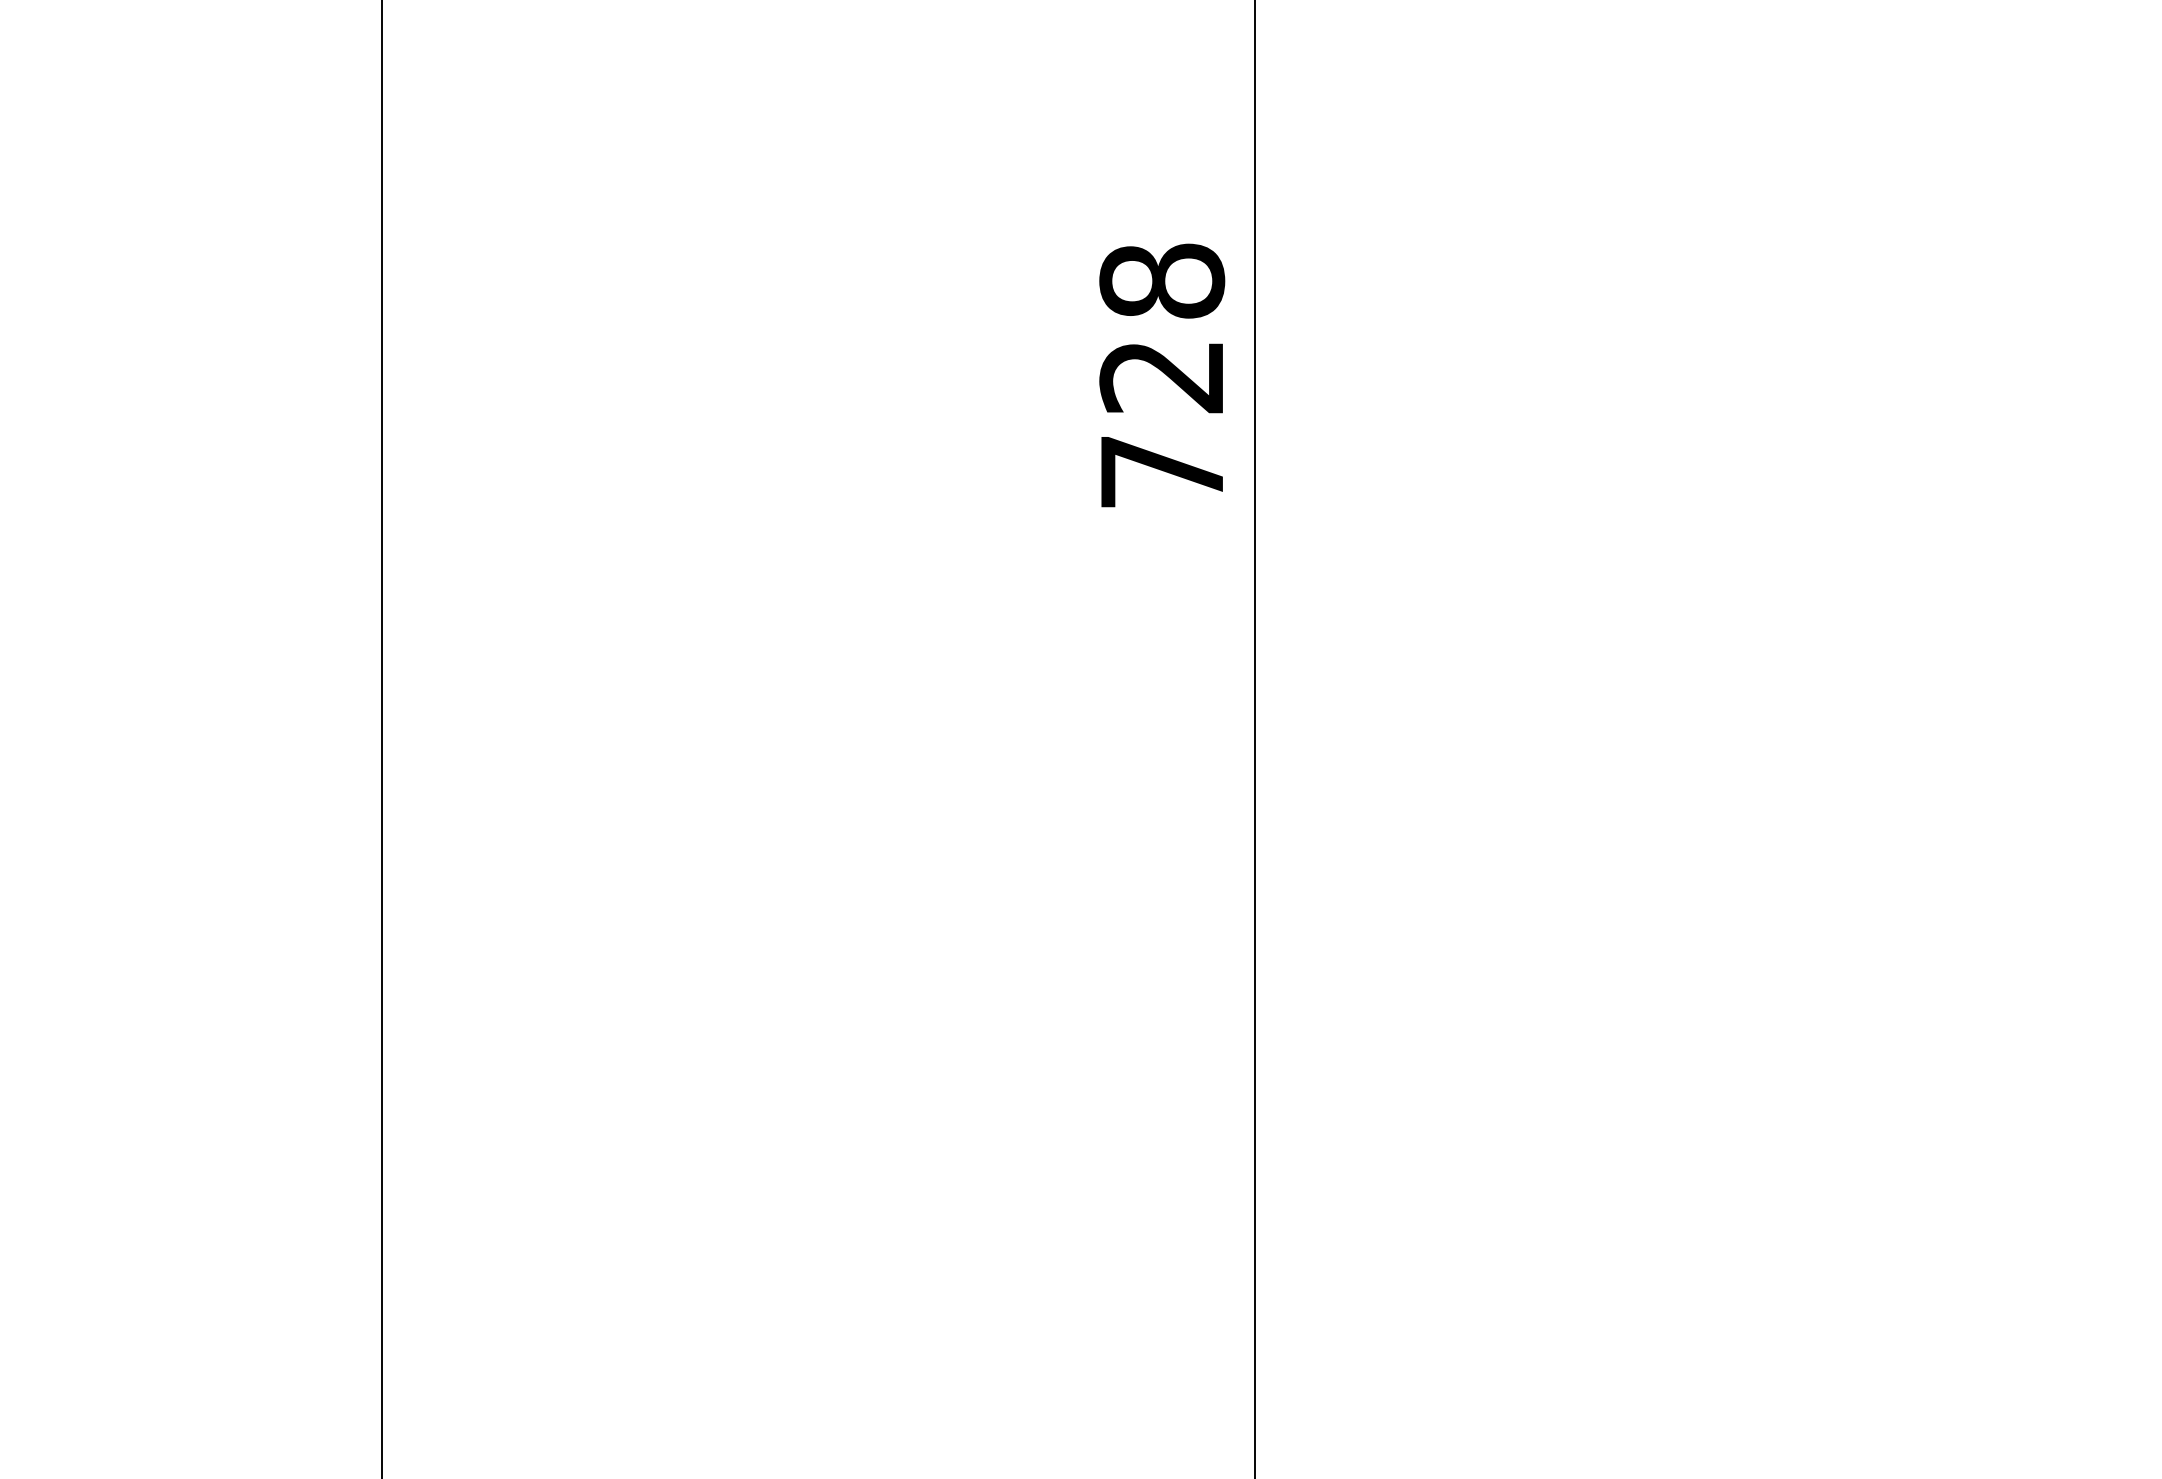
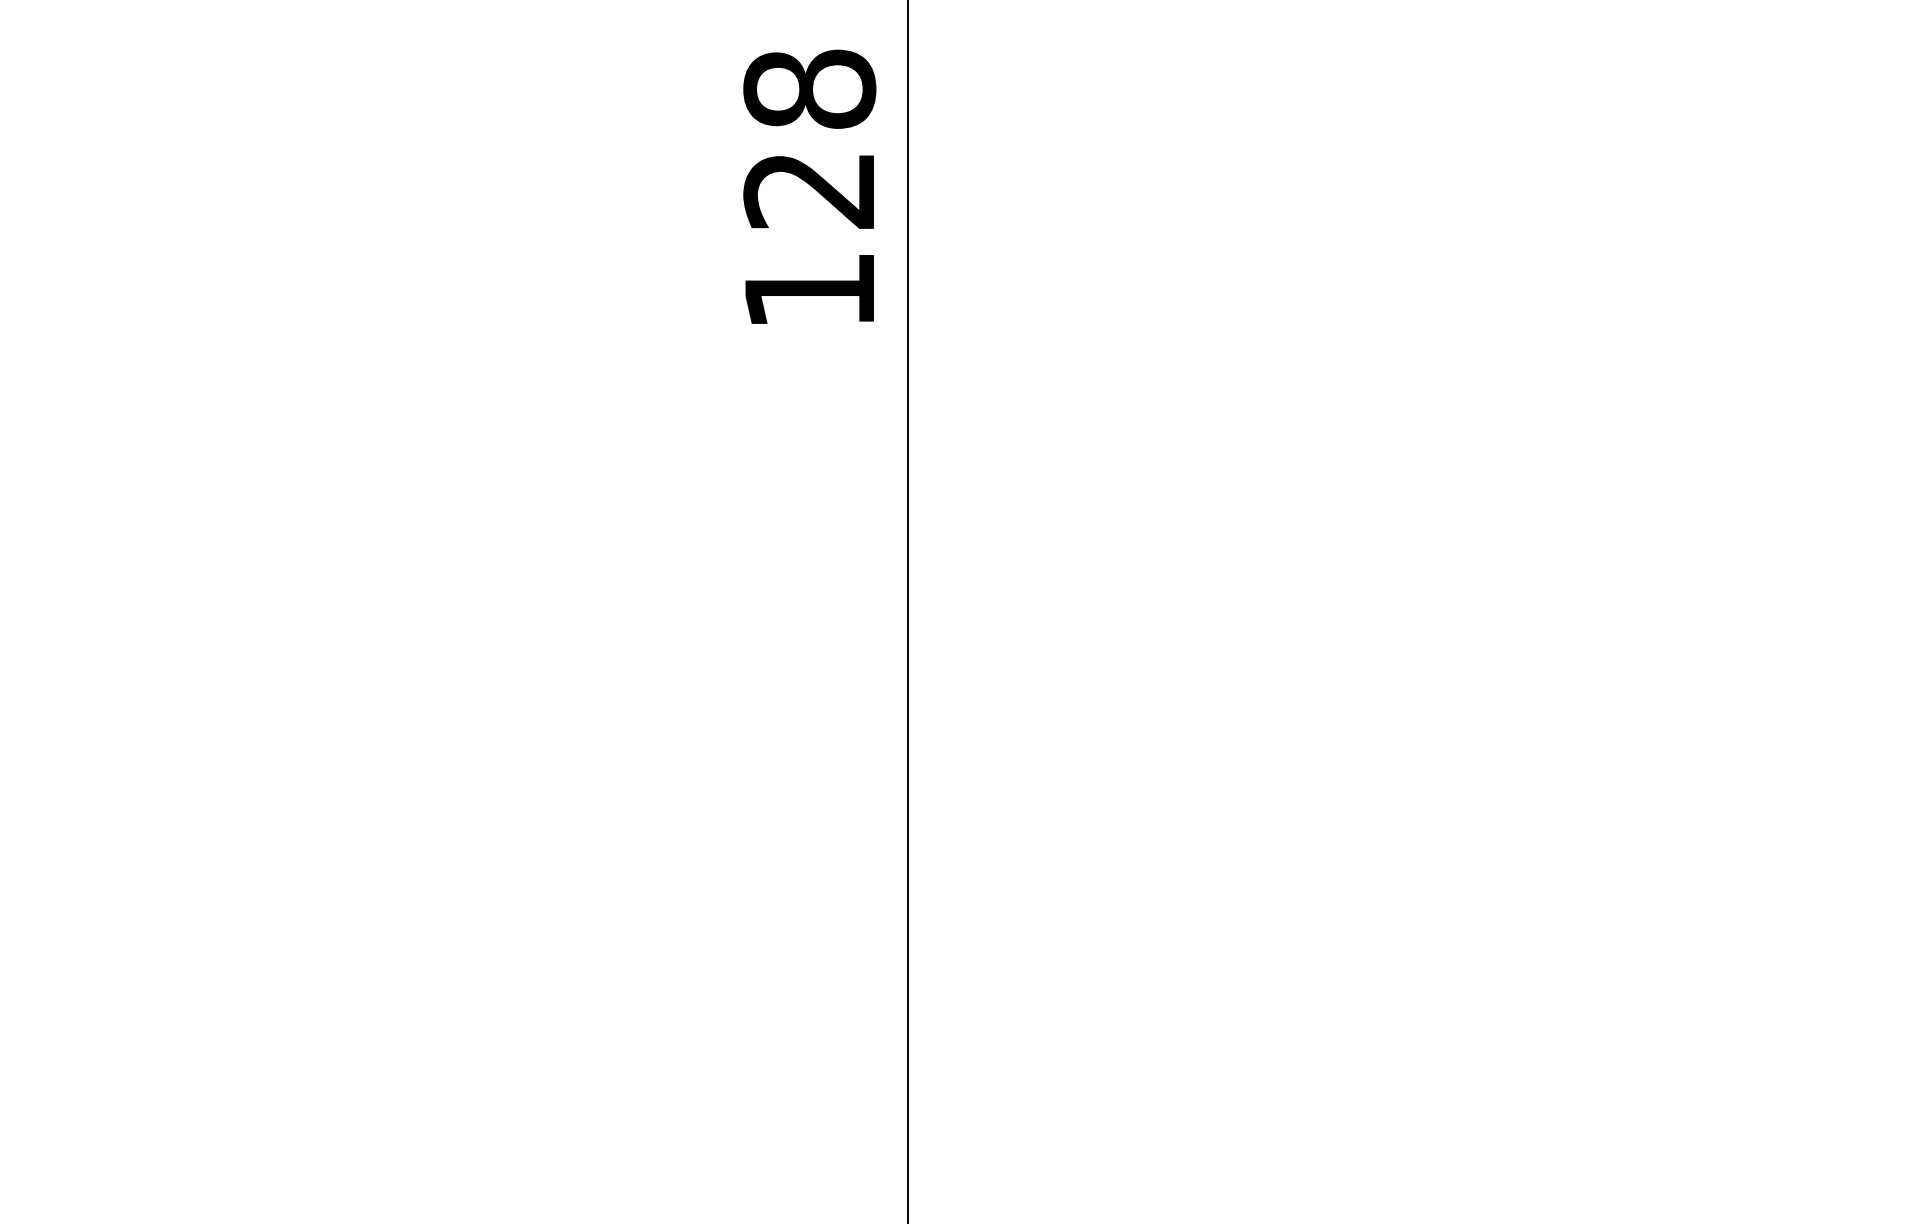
text: (1161, 472) -> (809, 291), 728 -> 128

